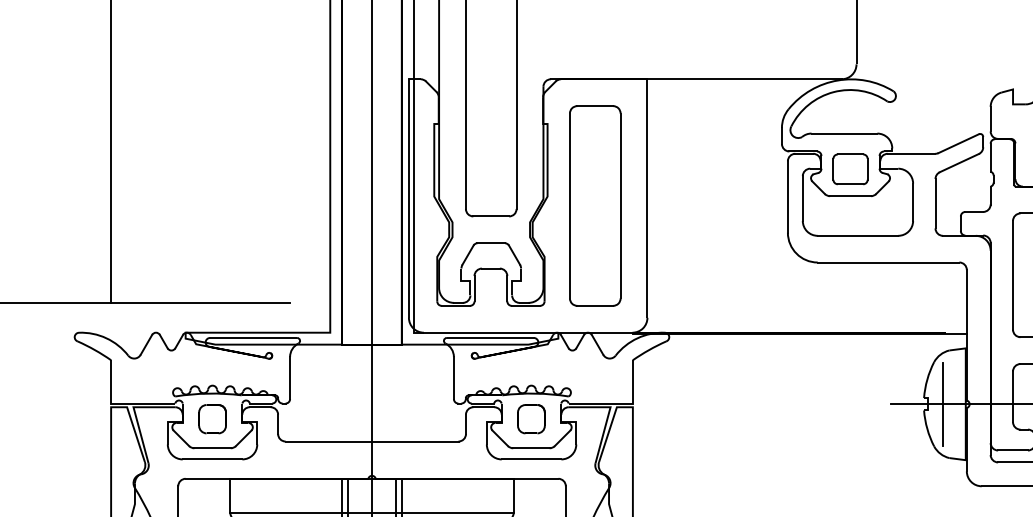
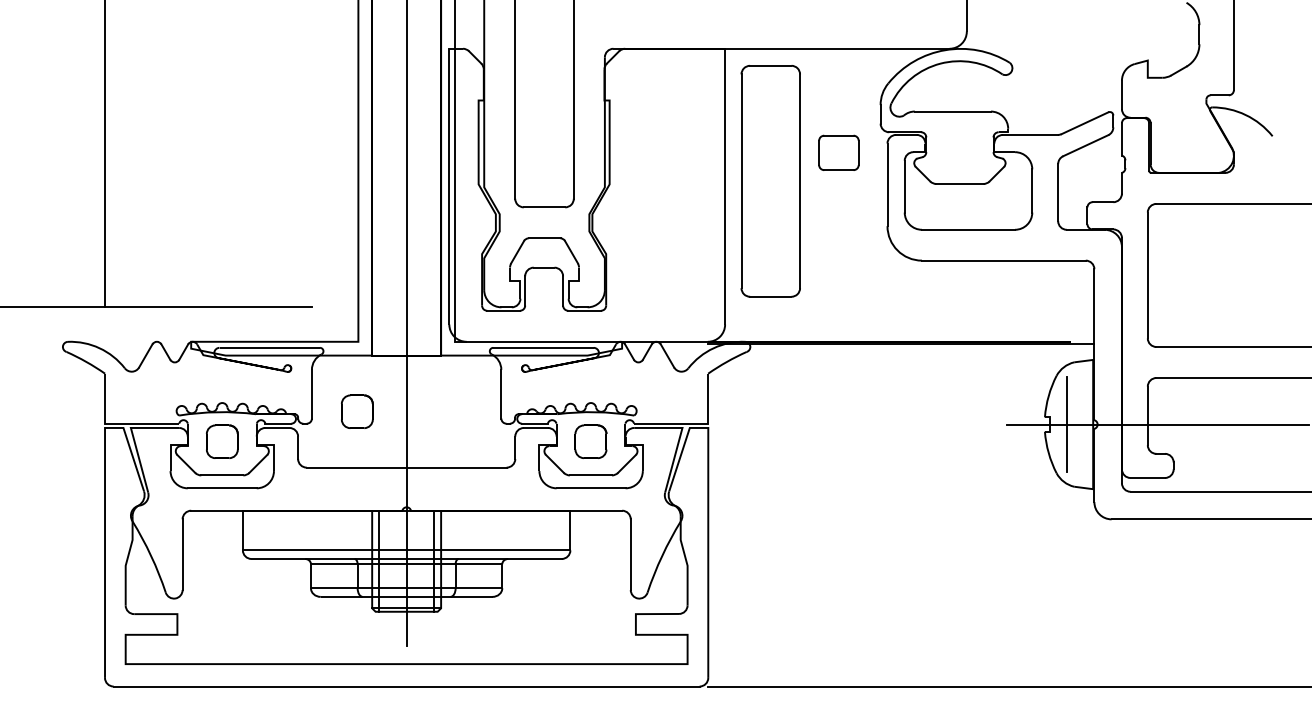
part: (850, 168) -> (838, 152), moved
part: (595, 206) -> (770, 181), moved
part: (329, 392) -> (357, 411), added

